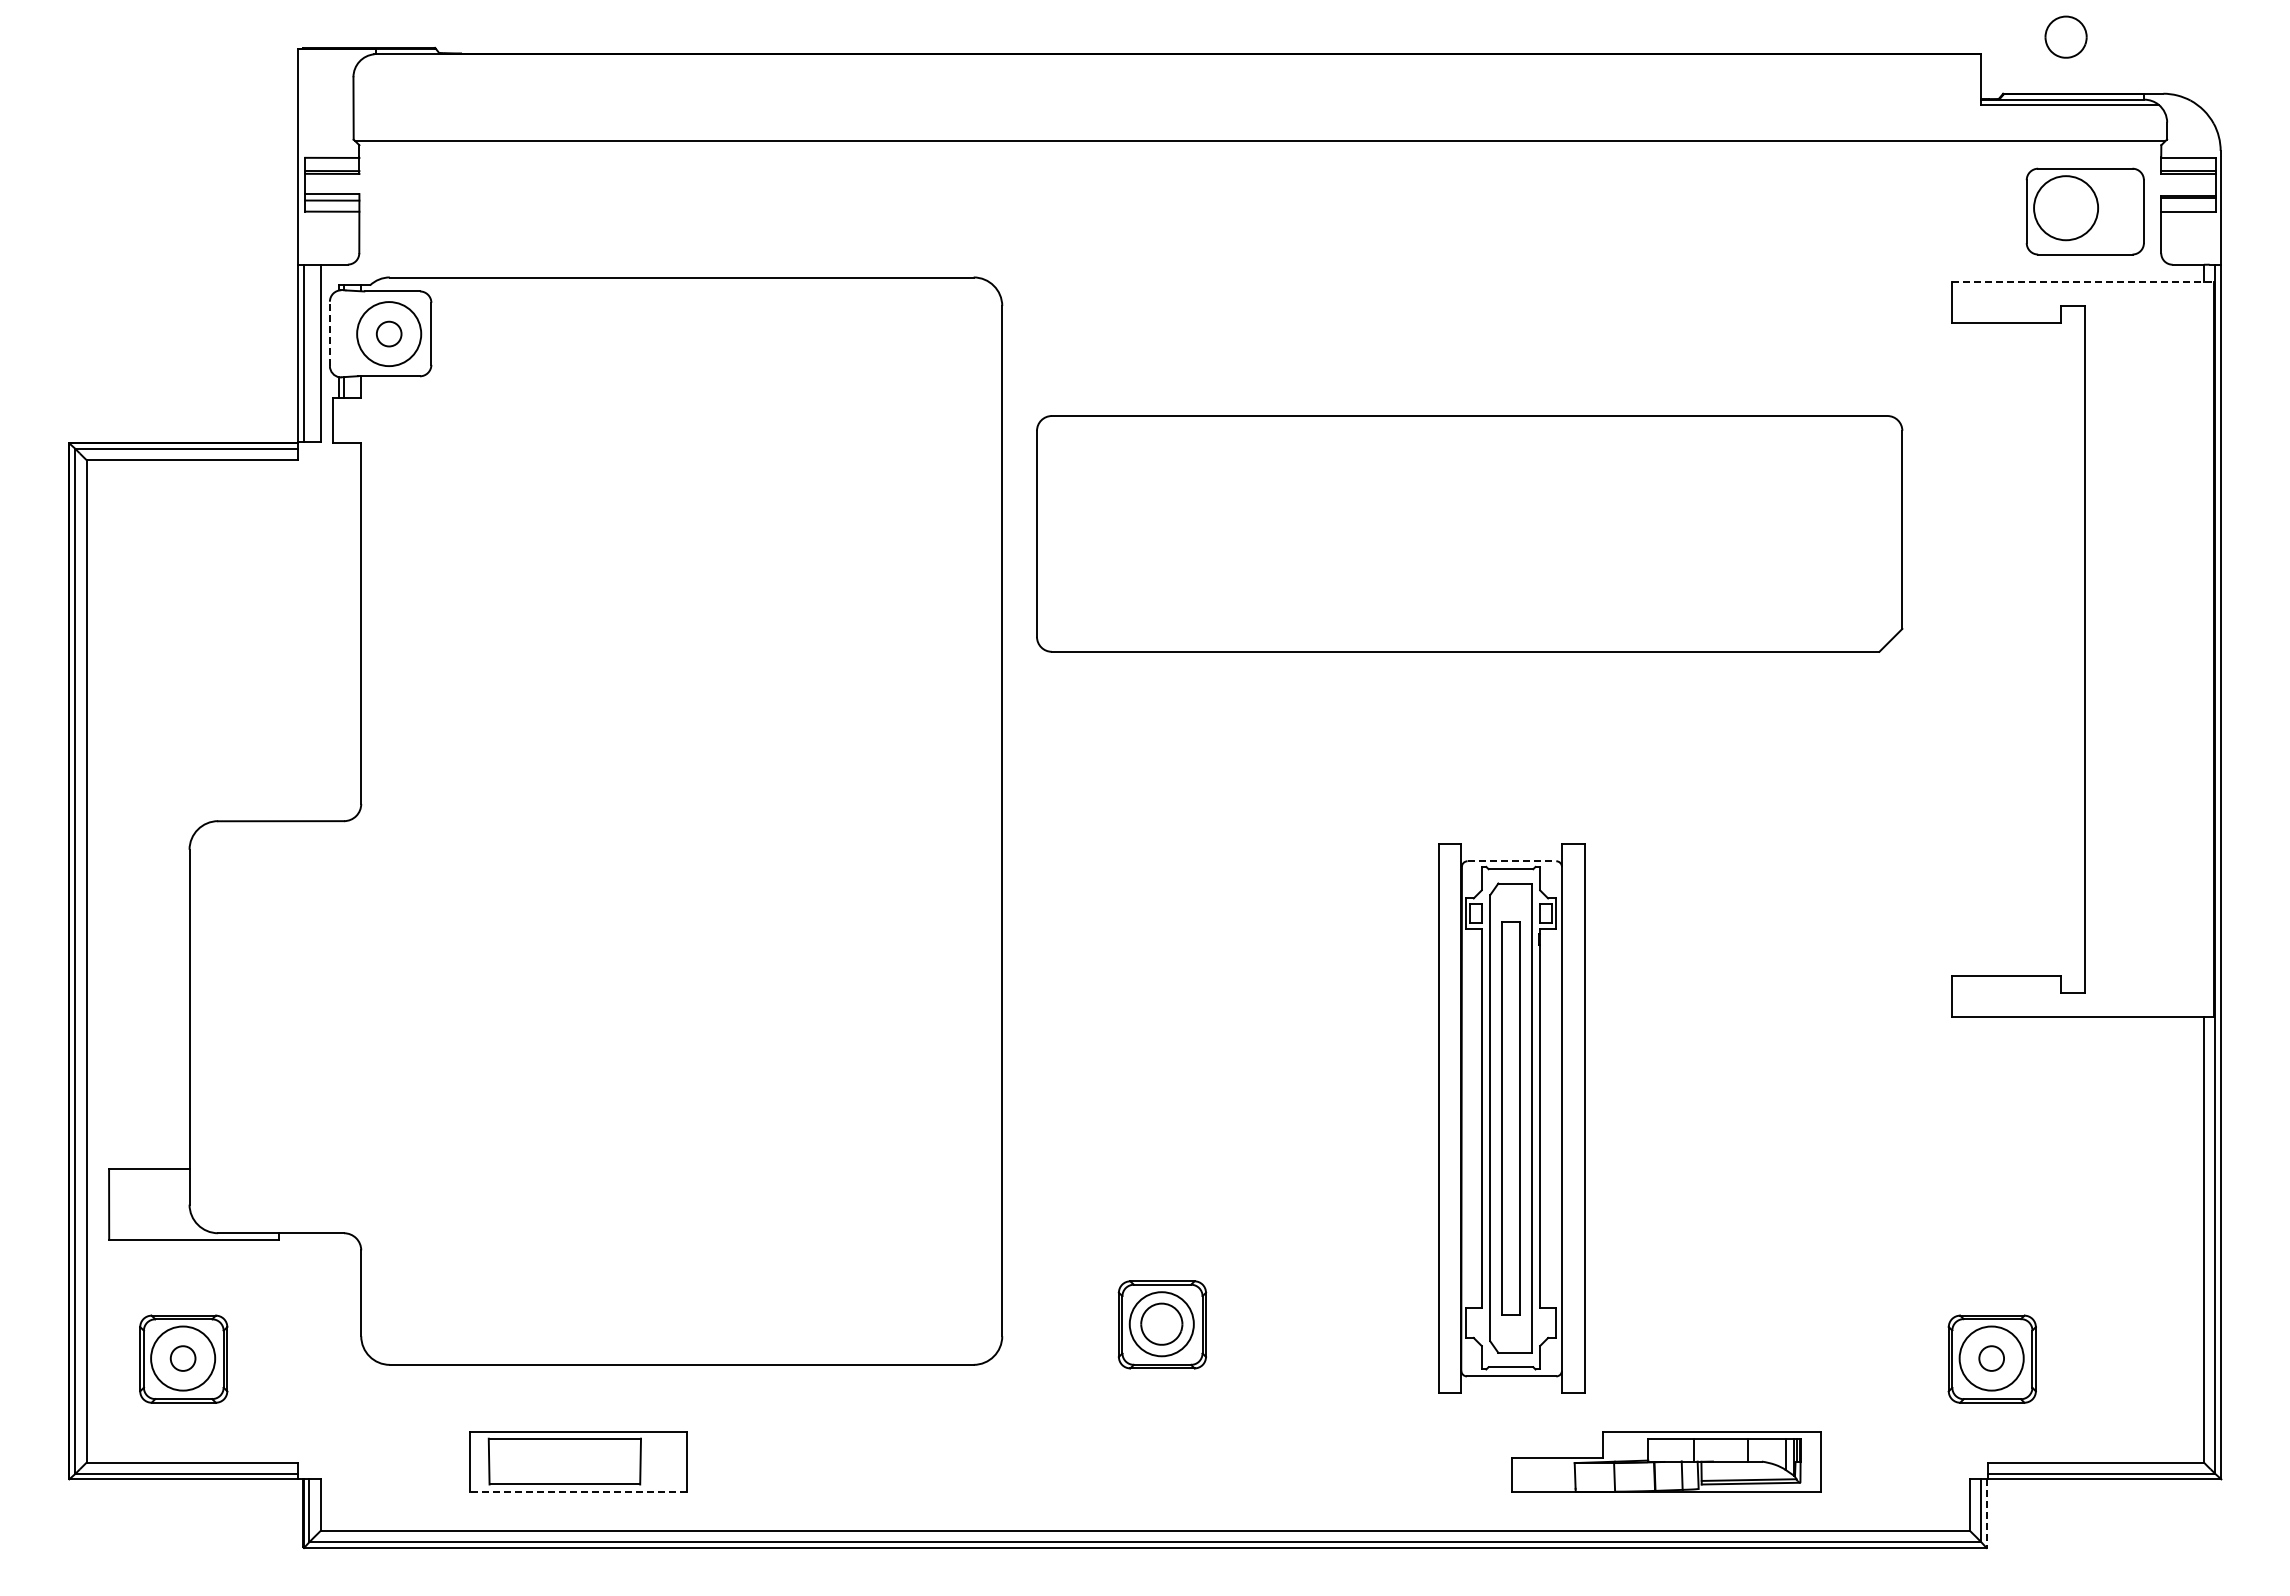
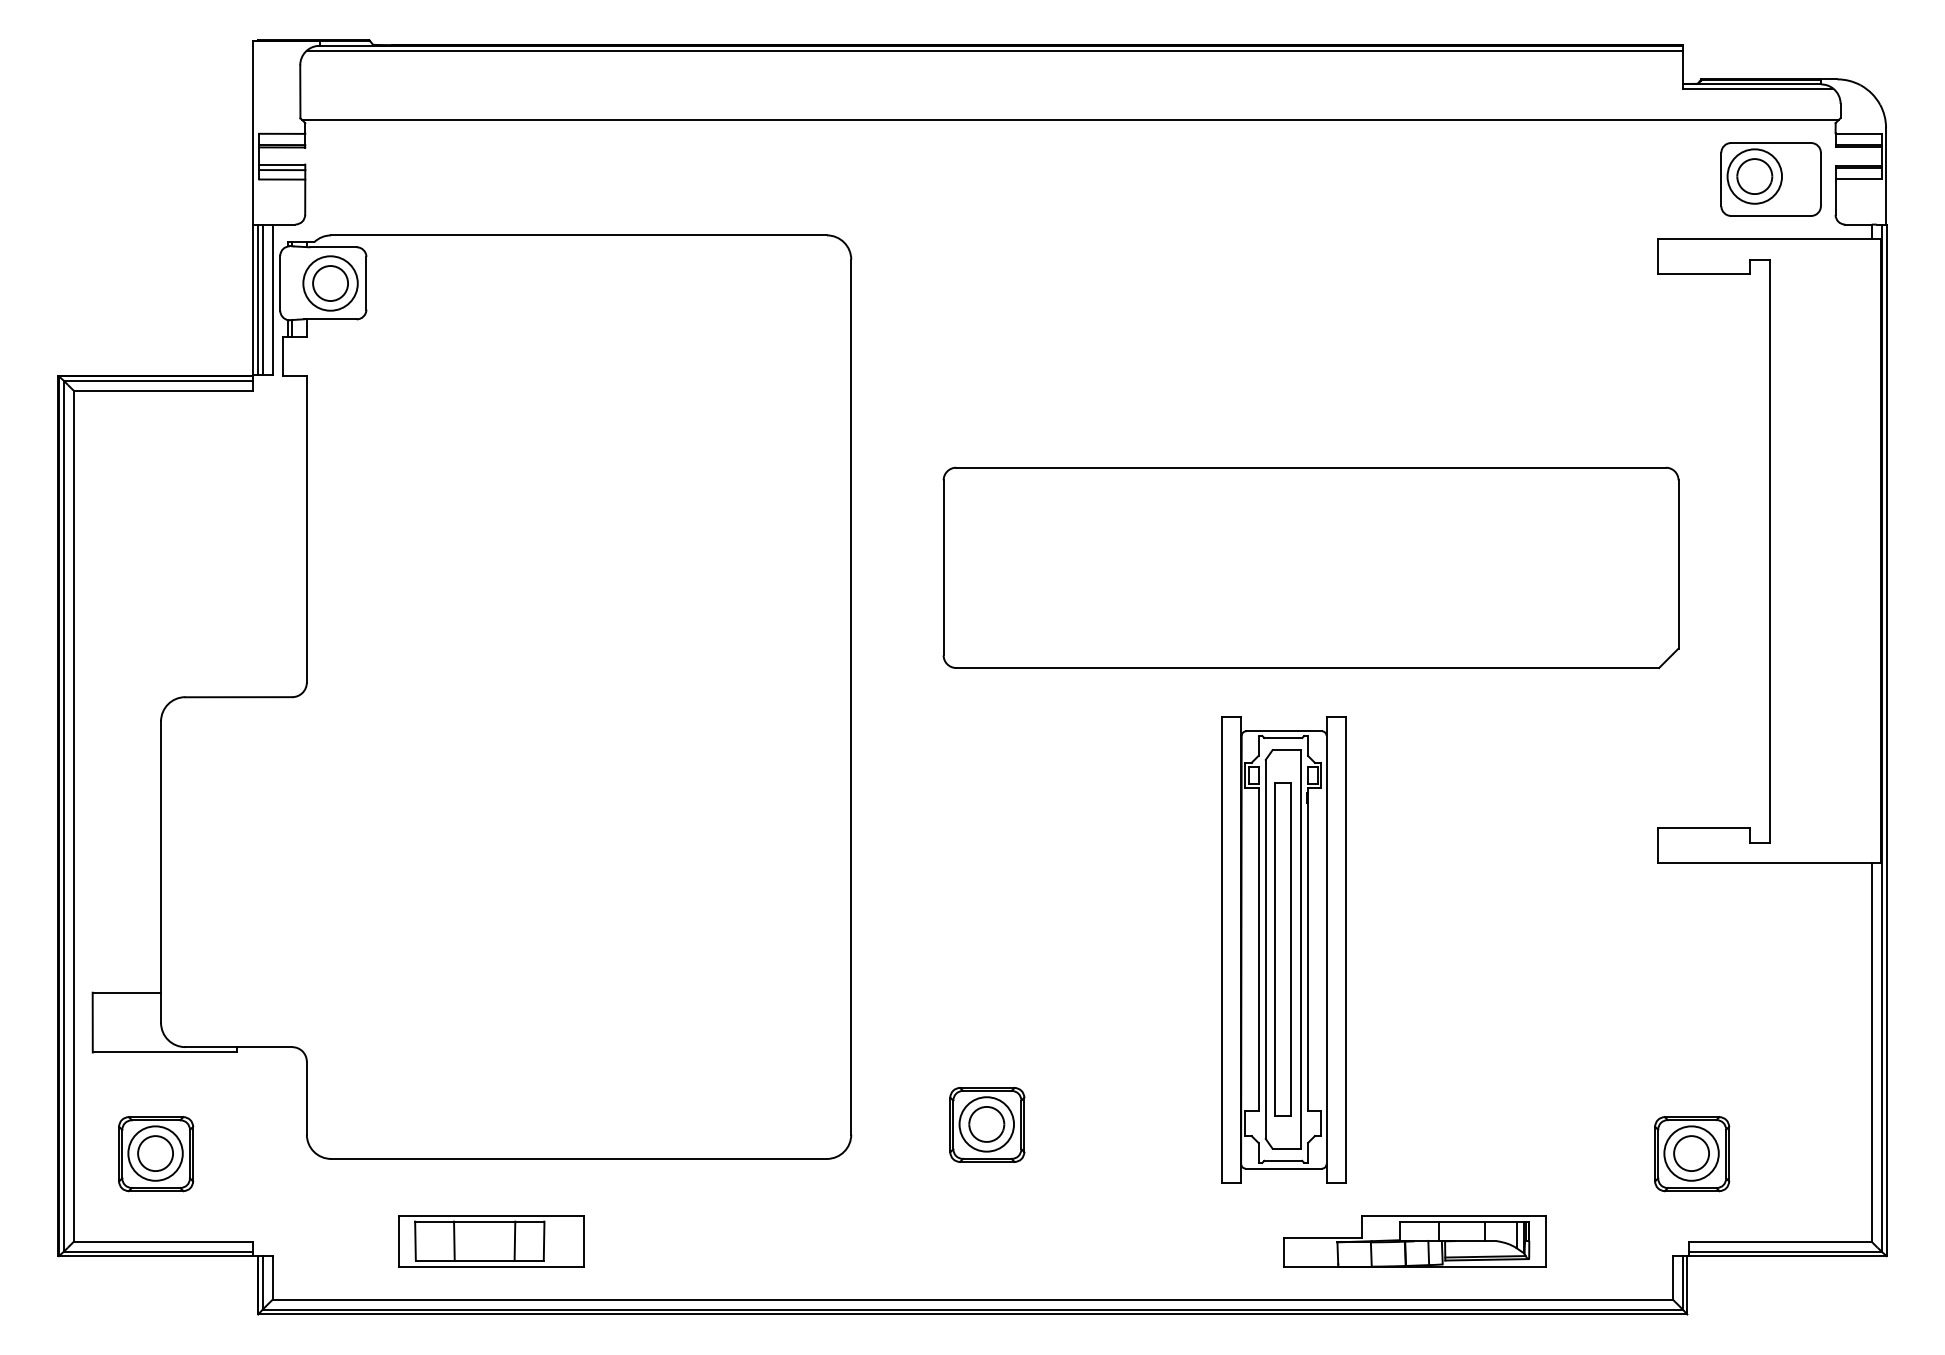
part: (2065, 36) -> (1754, 175), moved
line: (1171, 59) -> (995, 50), added
line: (2083, 282) -> (1769, 239), dashed -> solid
line: (329, 333) -> (279, 283), dashed -> solid
circle: (388, 333) -> (330, 283), size x1.67
line: (309, 353) -> (262, 299), added
part: (1469, 533) -> (1310, 567), moved
line: (1512, 861) -> (1284, 731), dashed -> solid
circle: (182, 1358) -> (155, 1153), size x1.67
circle: (1991, 1358) -> (1691, 1153), size x1.67
line: (534, 1461) -> (454, 1241), added
line: (605, 1461) -> (514, 1241), added
line: (578, 1491) -> (491, 1266), dashed -> solid
line: (1986, 1514) -> (1687, 1286), dashed -> solid

